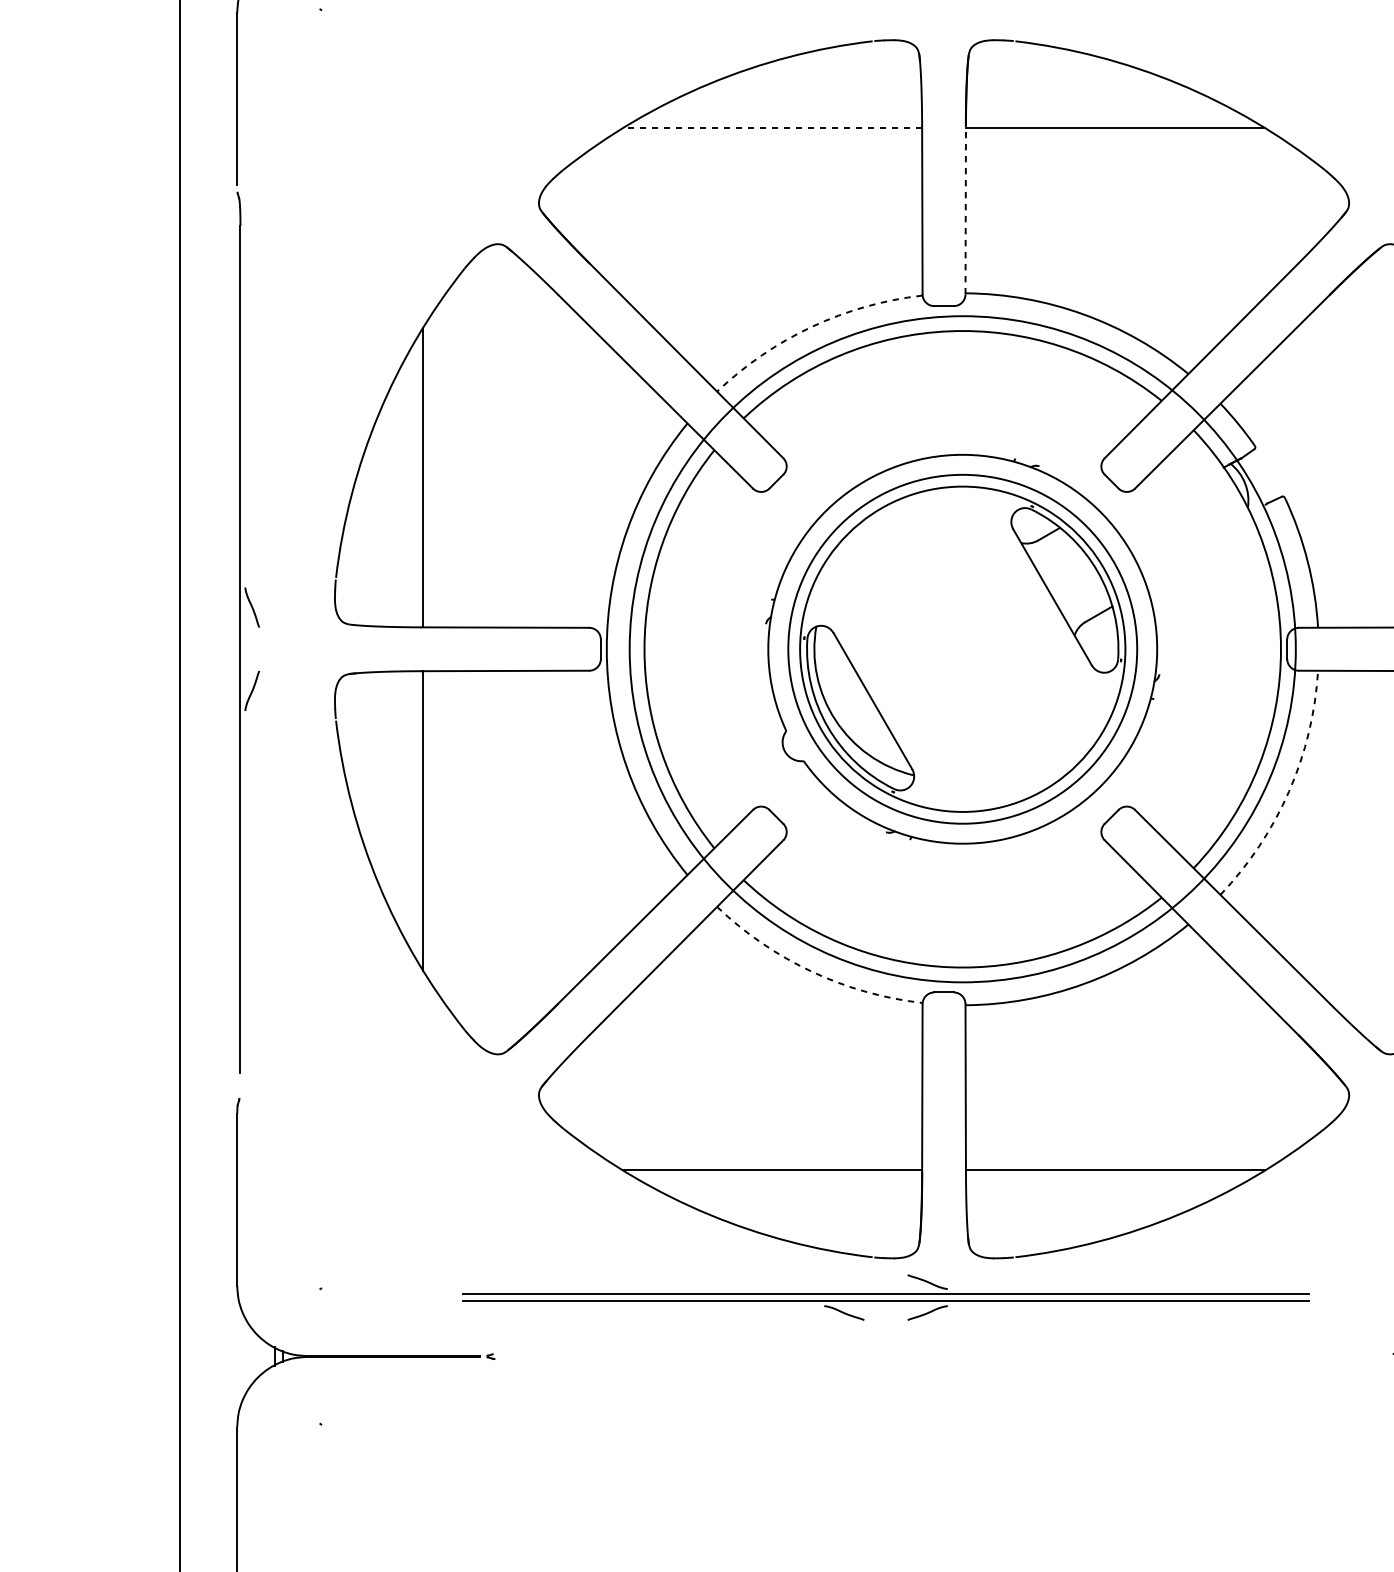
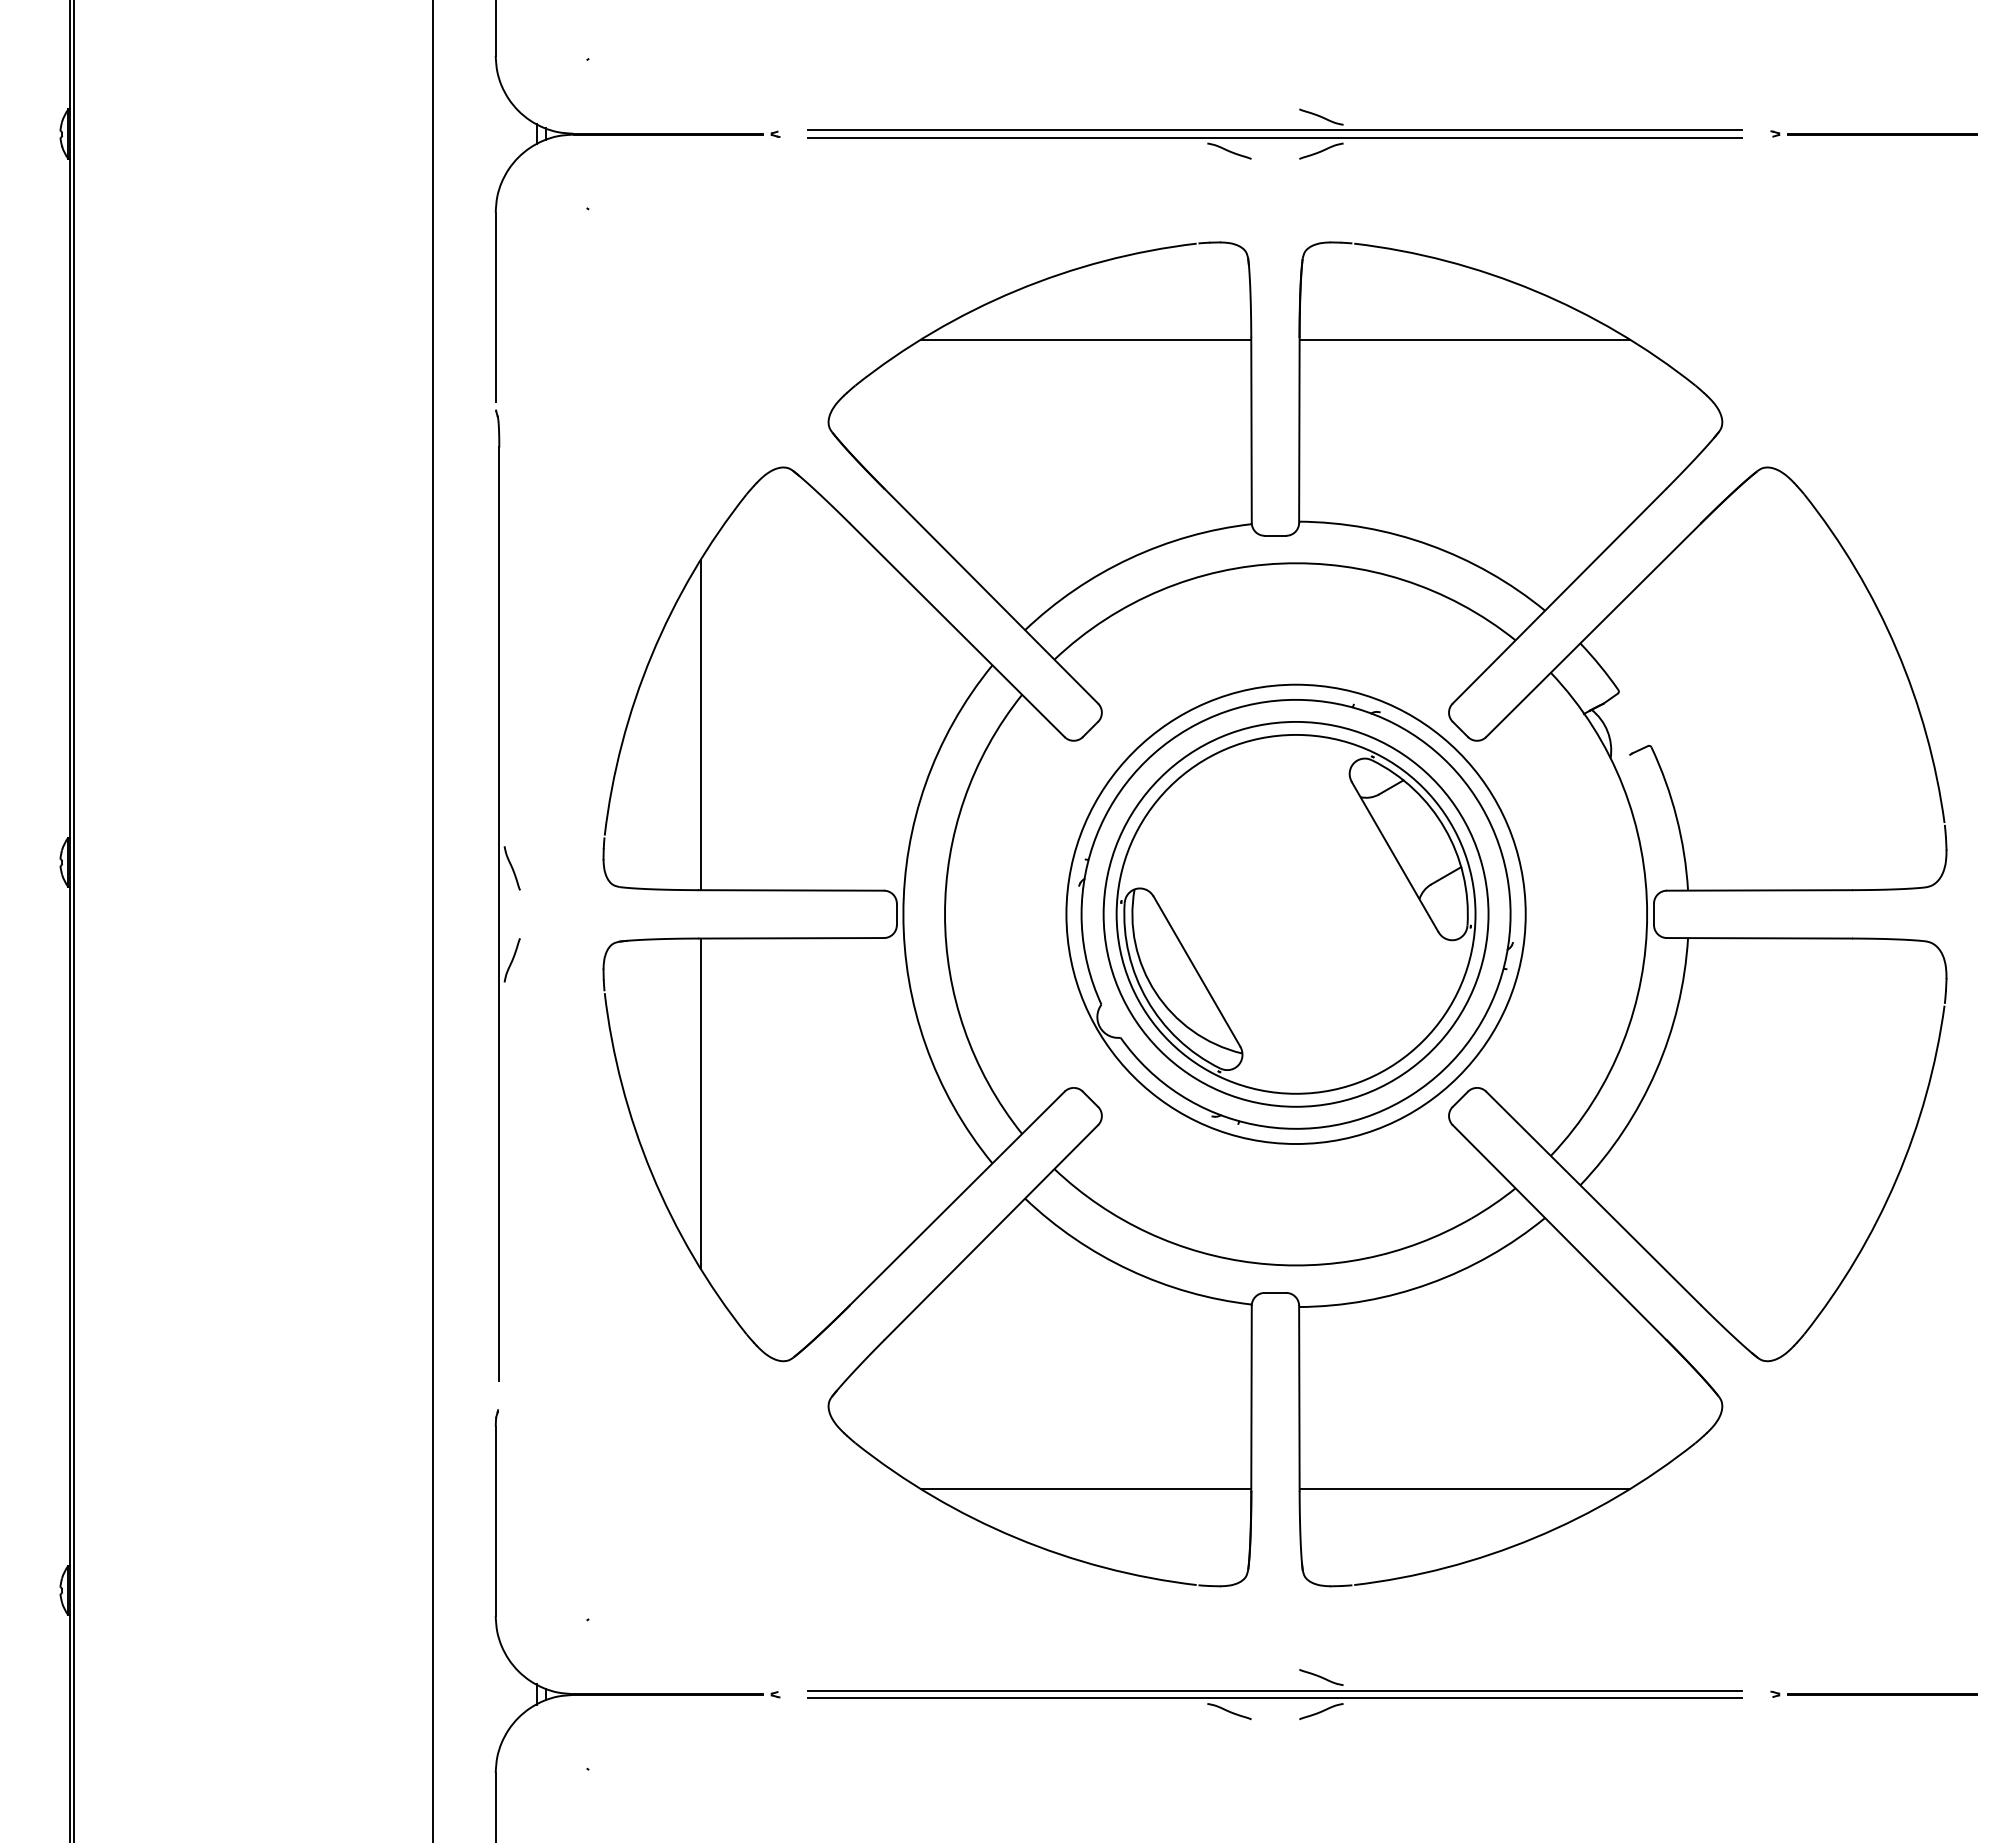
line: (771, 128) -> (1085, 339), dashed -> solid
line: (965, 210) -> (1299, 430), dashed -> solid
arc: (811, 326) -> (1129, 558), dashed -> solid
circle: (962, 649) -> (1295, 914), size x0.62
arc: (1289, 791) -> (1656, 1071), dashed -> solid
arc: (811, 972) -> (1129, 1270), dashed -> solid
part: (885, 1297) -> (1274, 1694), moved

